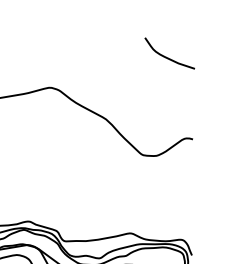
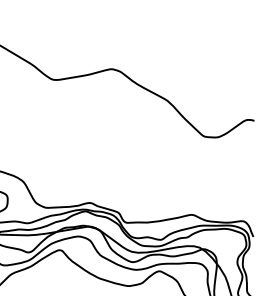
curve: (168, 57) -> (229, 38), removed

